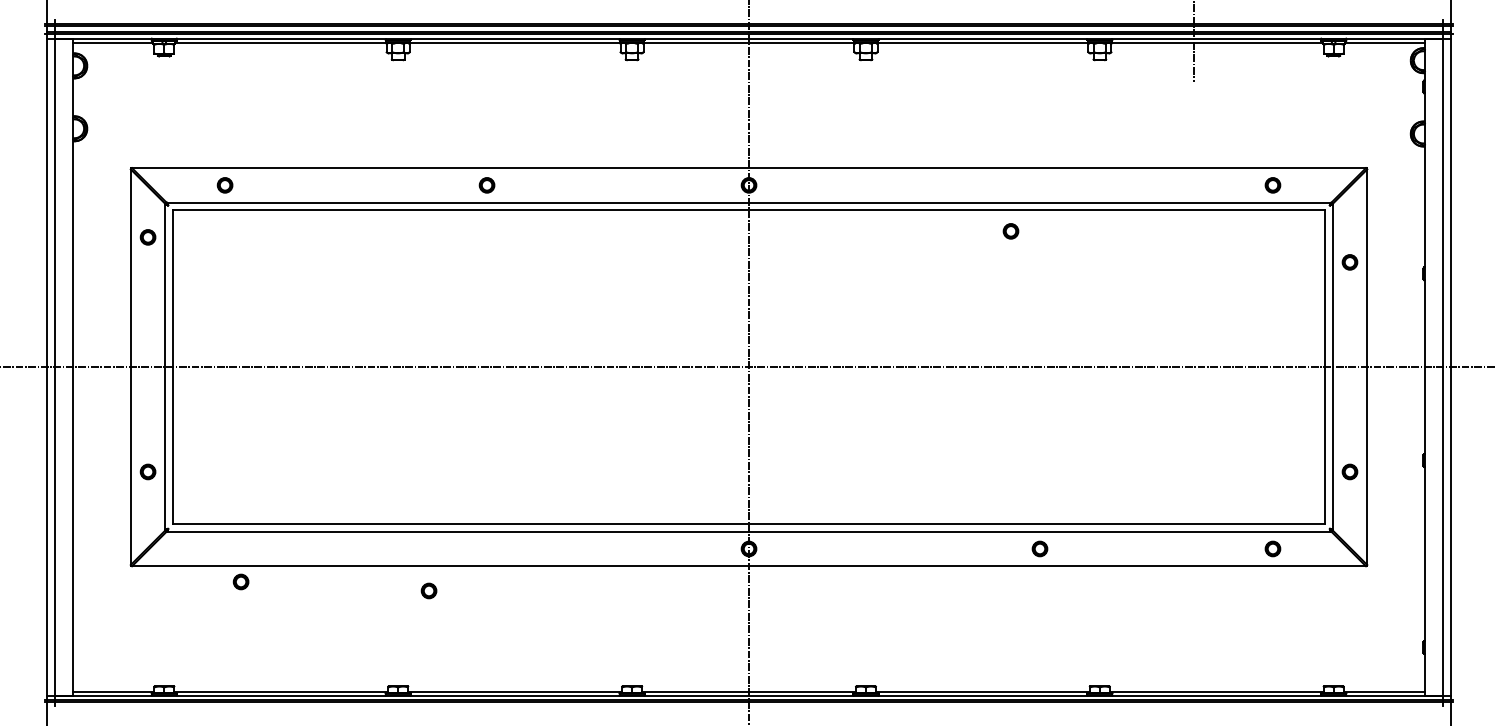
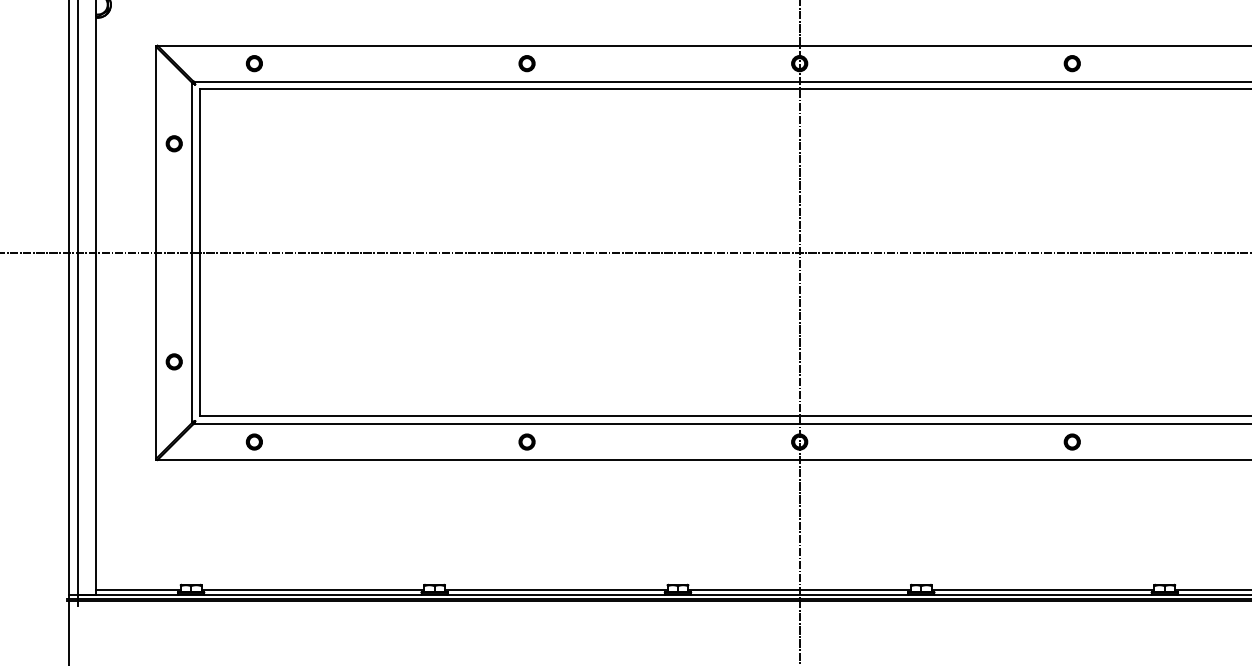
part: (1010, 231) -> (1071, 63), moved
part: (147, 237) -> (173, 143), moved
part: (1039, 548) -> (1071, 441), moved
part: (240, 581) -> (253, 441), moved
part: (428, 590) -> (526, 441), moved

